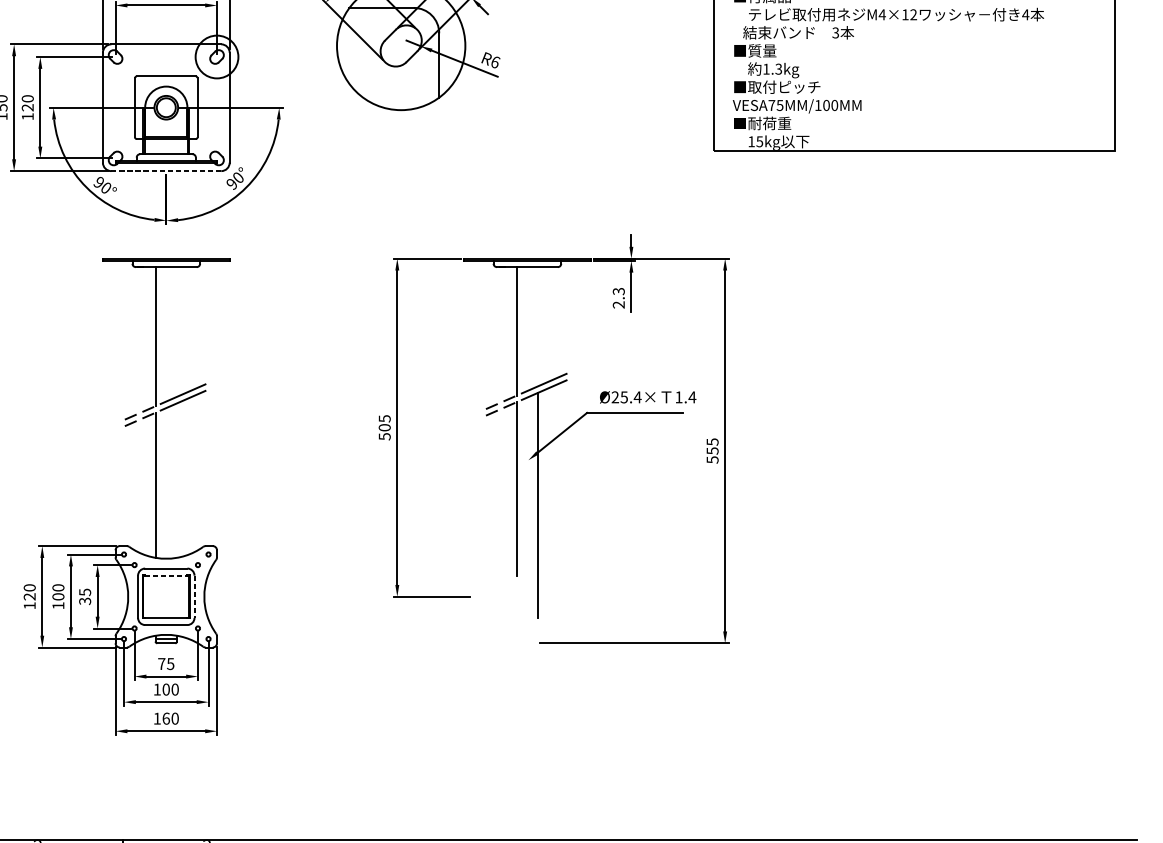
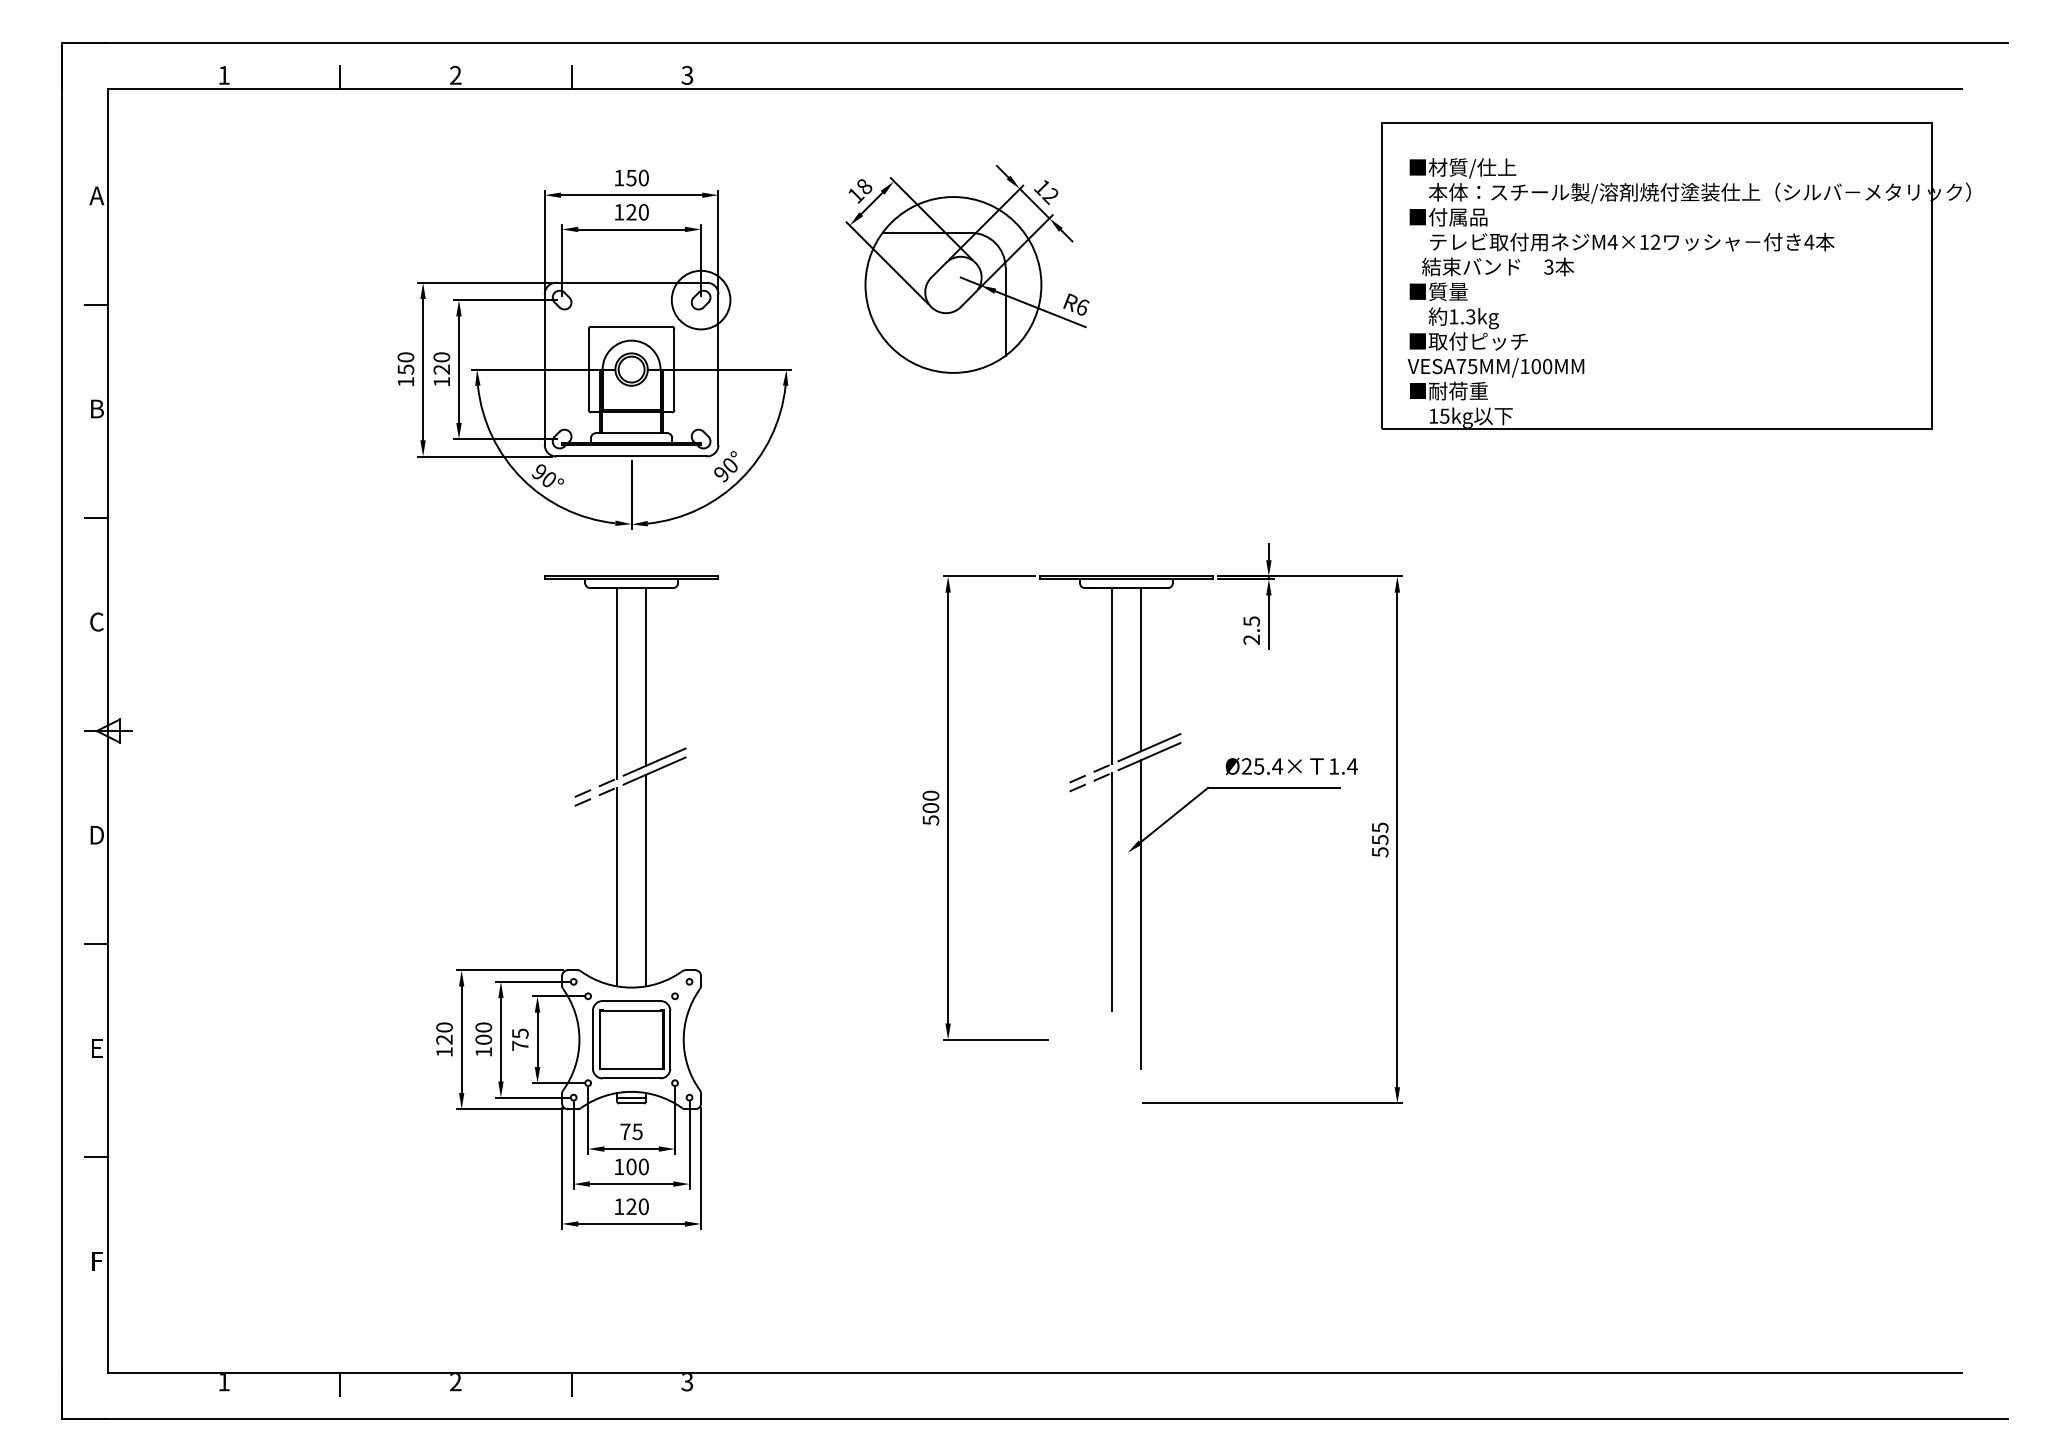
line: (166, 171) -> (632, 456), dashed -> solid
text: (618, 290) -> (1251, 620), 2.3 -> 2.5
line: (538, 326) -> (1141, 669), added
line: (177, 331) -> (646, 676), added
text: (384, 418) -> (930, 795), 505 -> 500
line: (177, 480) -> (646, 880), added
line: (166, 575) -> (631, 1010), dashed -> solid
line: (194, 596) -> (670, 1039), dashed -> solid
text: (85, 601) -> (520, 1045), 35 -> 75
text: (166, 718) -> (631, 1206), 160 -> 120

